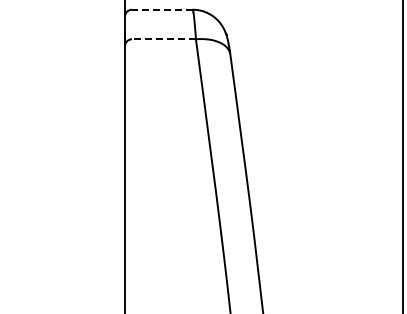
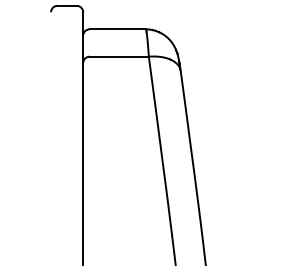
line: (161, 9) -> (116, 29), dashed -> solid
line: (163, 39) -> (118, 56), dashed -> solid

